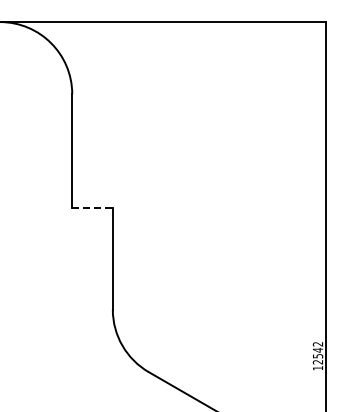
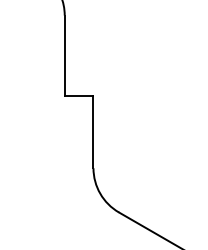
line: (93, 207) -> (79, 95), dashed -> solid

